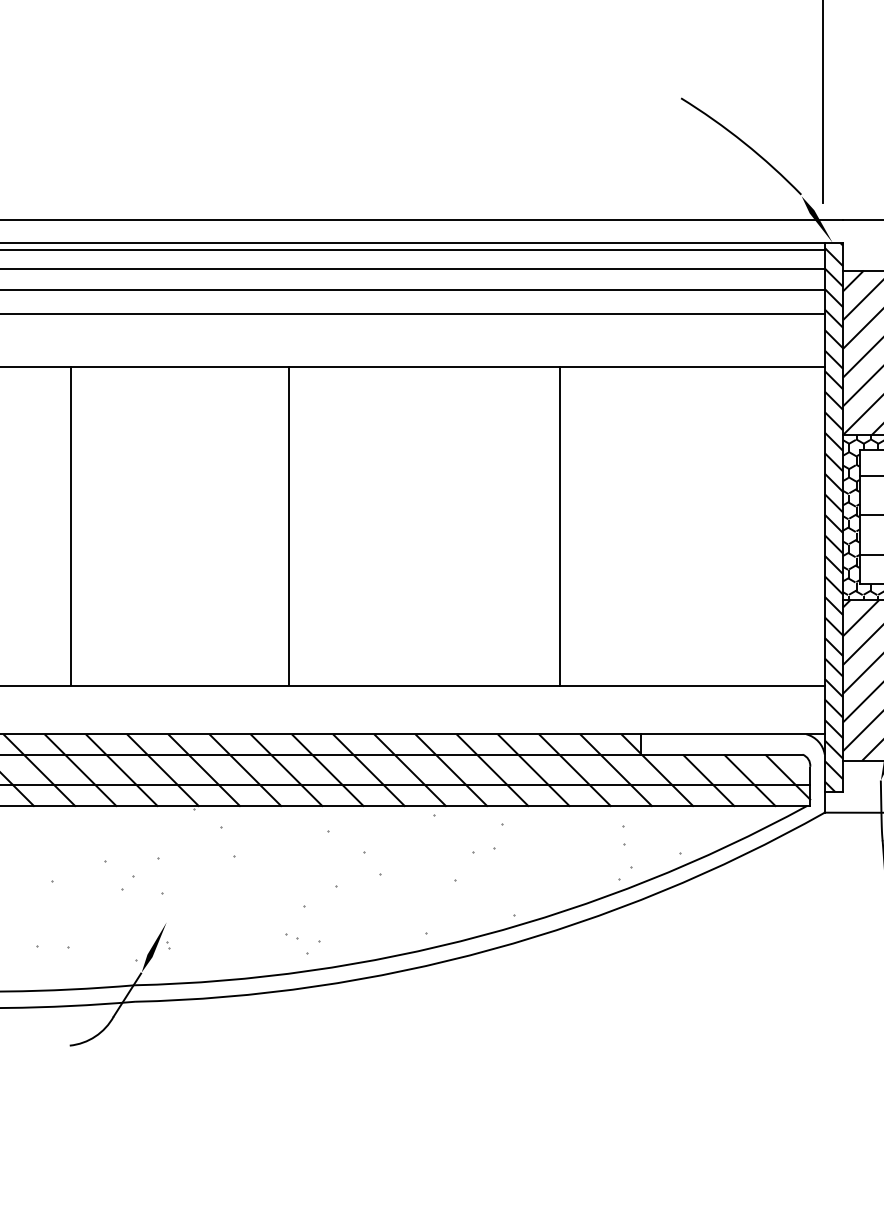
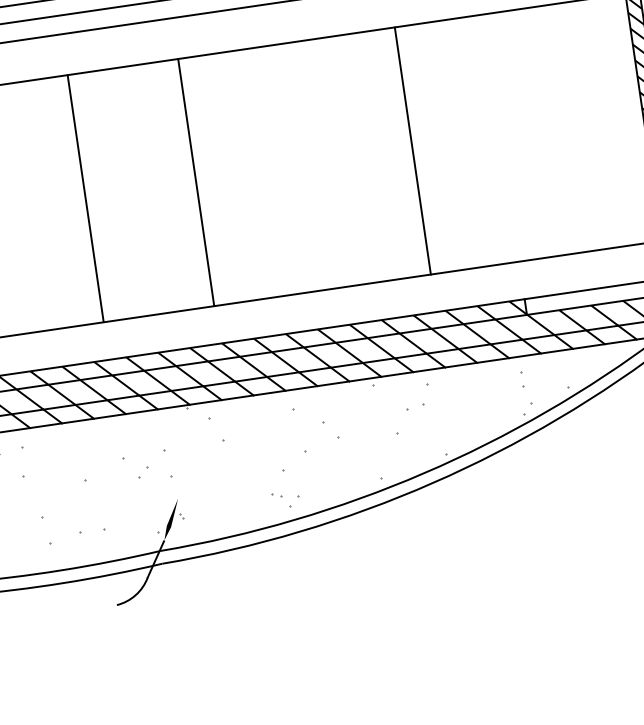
line: (71, 526) -> (85, 198), moved
line: (288, 526) -> (196, 182), moved
line: (560, 526) -> (413, 150), moved

